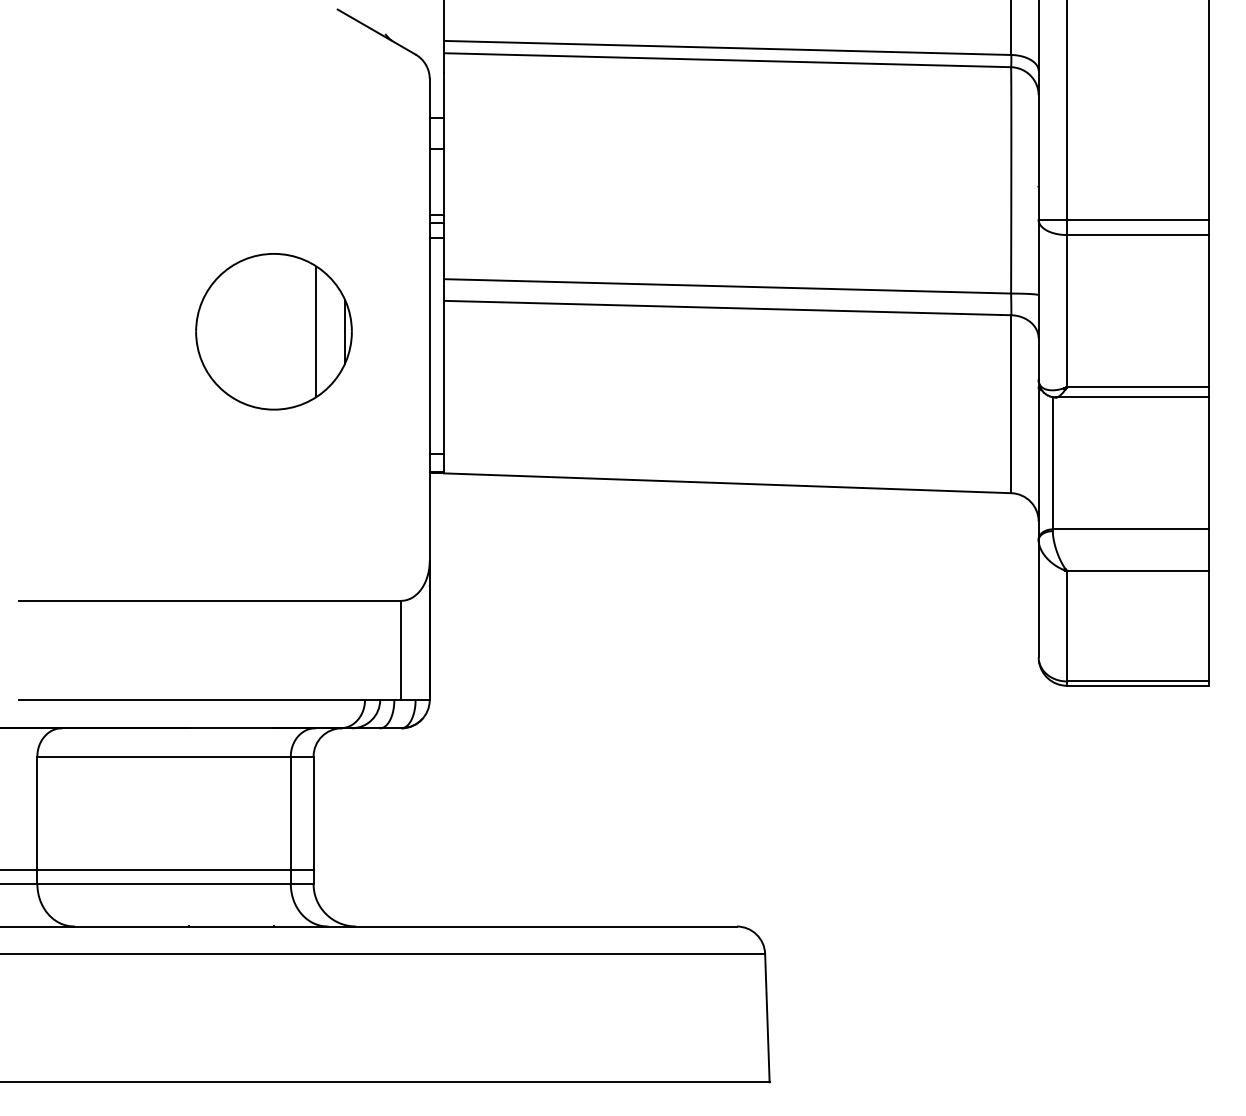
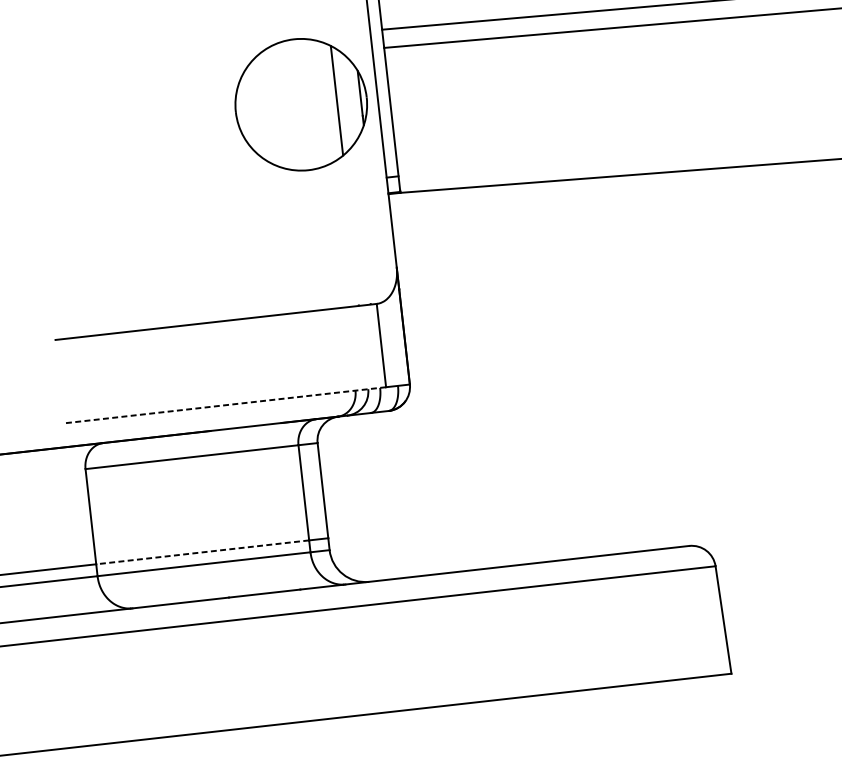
part: (273, 331) -> (300, 104), moved
line: (209, 699) -> (224, 404), solid -> dashed
line: (164, 869) -> (203, 551), solid -> dashed

